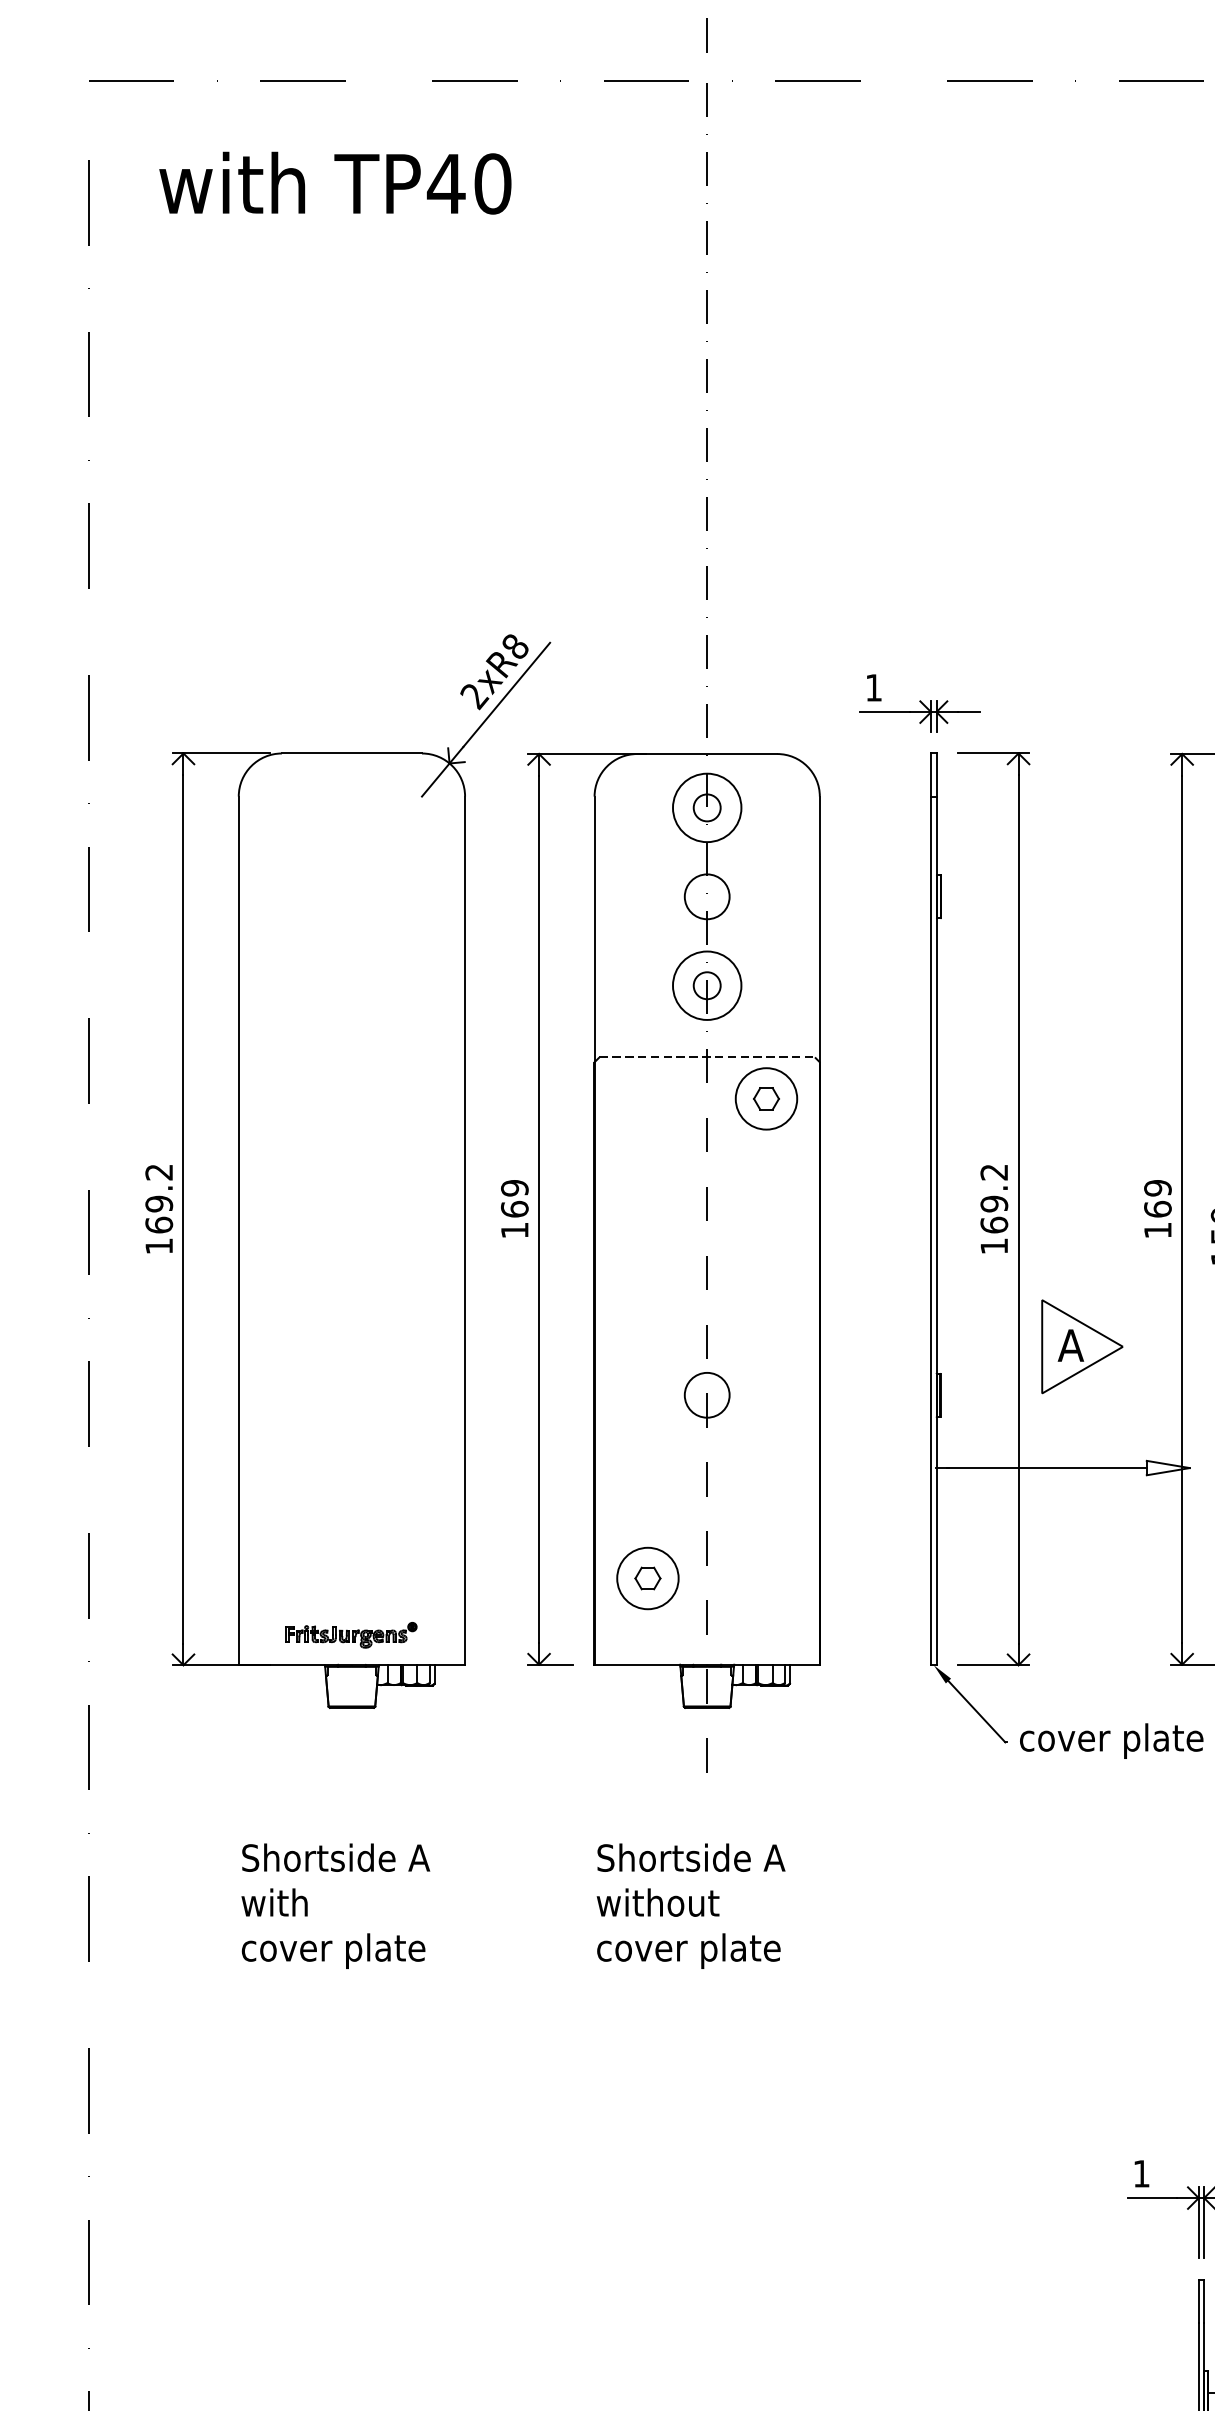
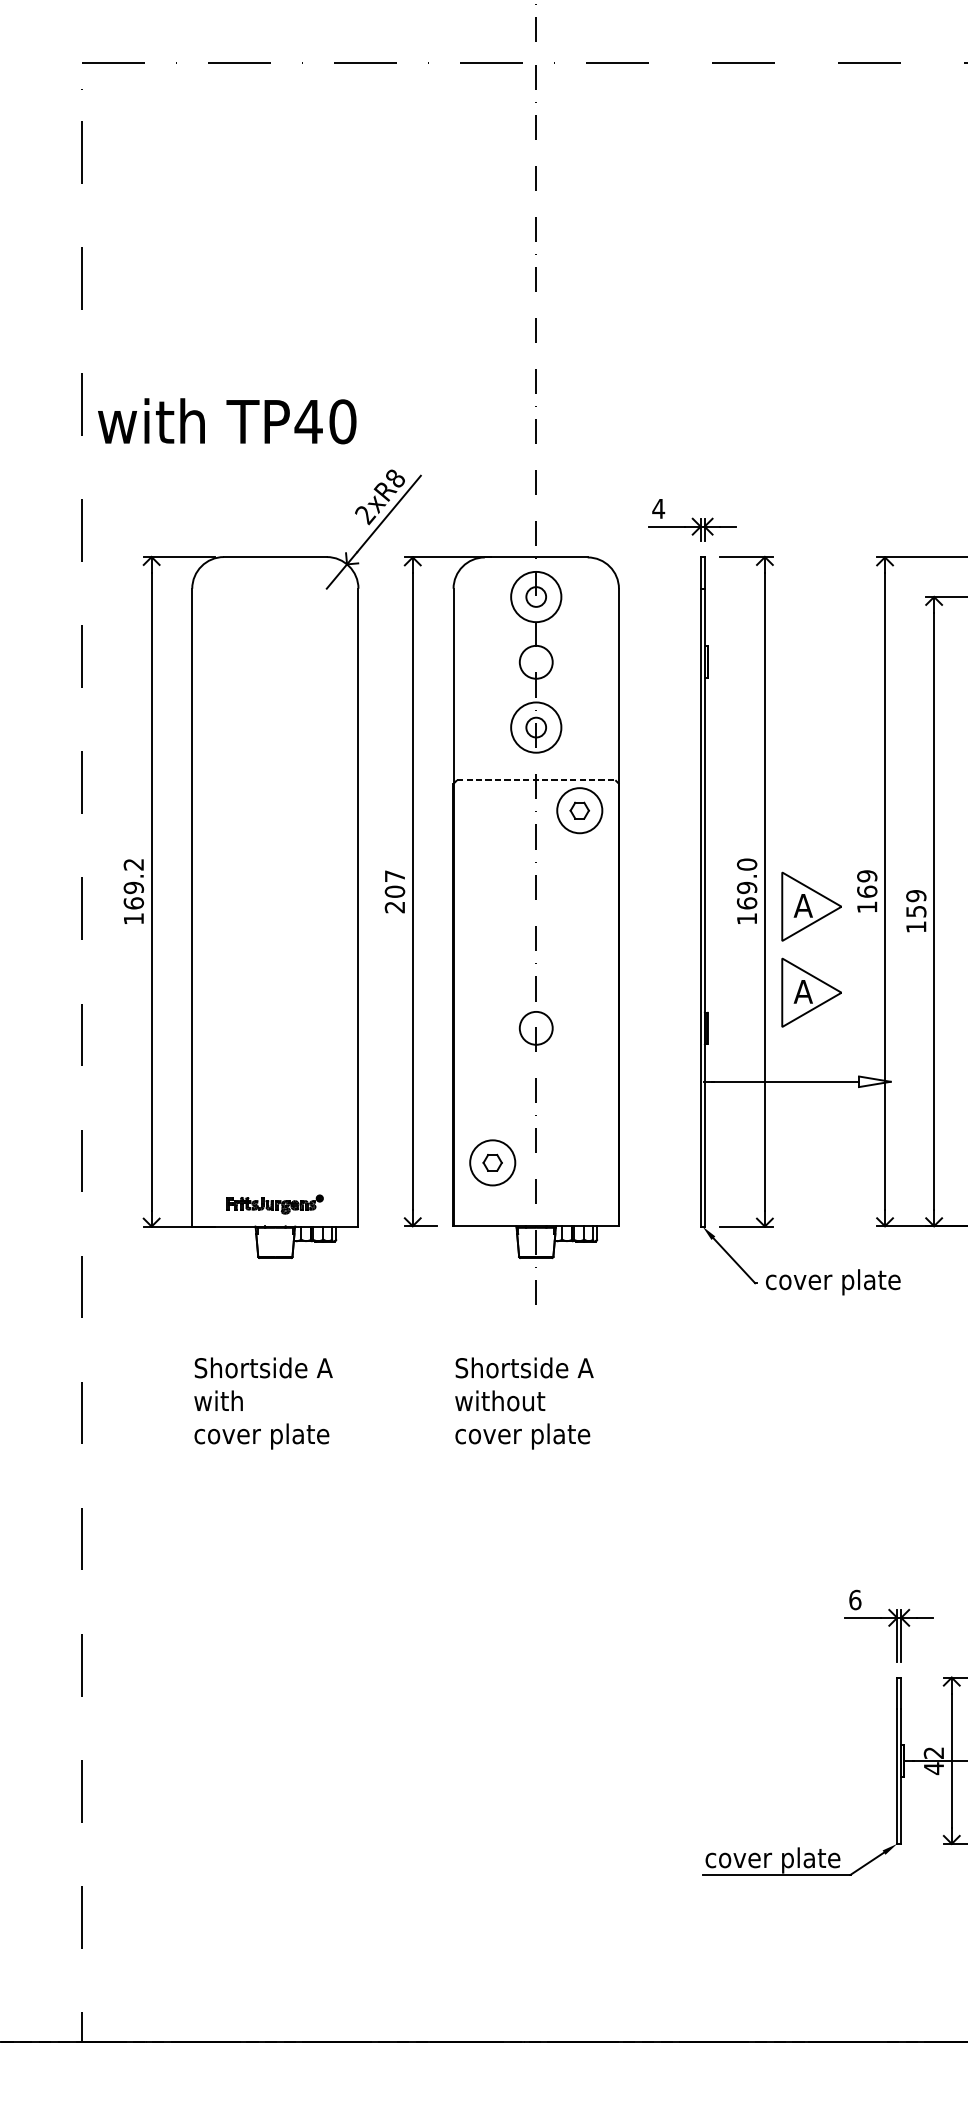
text: (335, 183) -> (227, 421), moved
text: (873, 687) -> (658, 508), 1 -> 4
text: (994, 1172) -> (747, 864), 169.2 -> 169.0
text: (514, 1208) -> (394, 891), 169 -> 207
part: (1082, 1229) -> (811, 906), added
text: (1141, 2173) -> (855, 1599), 1 -> 6

